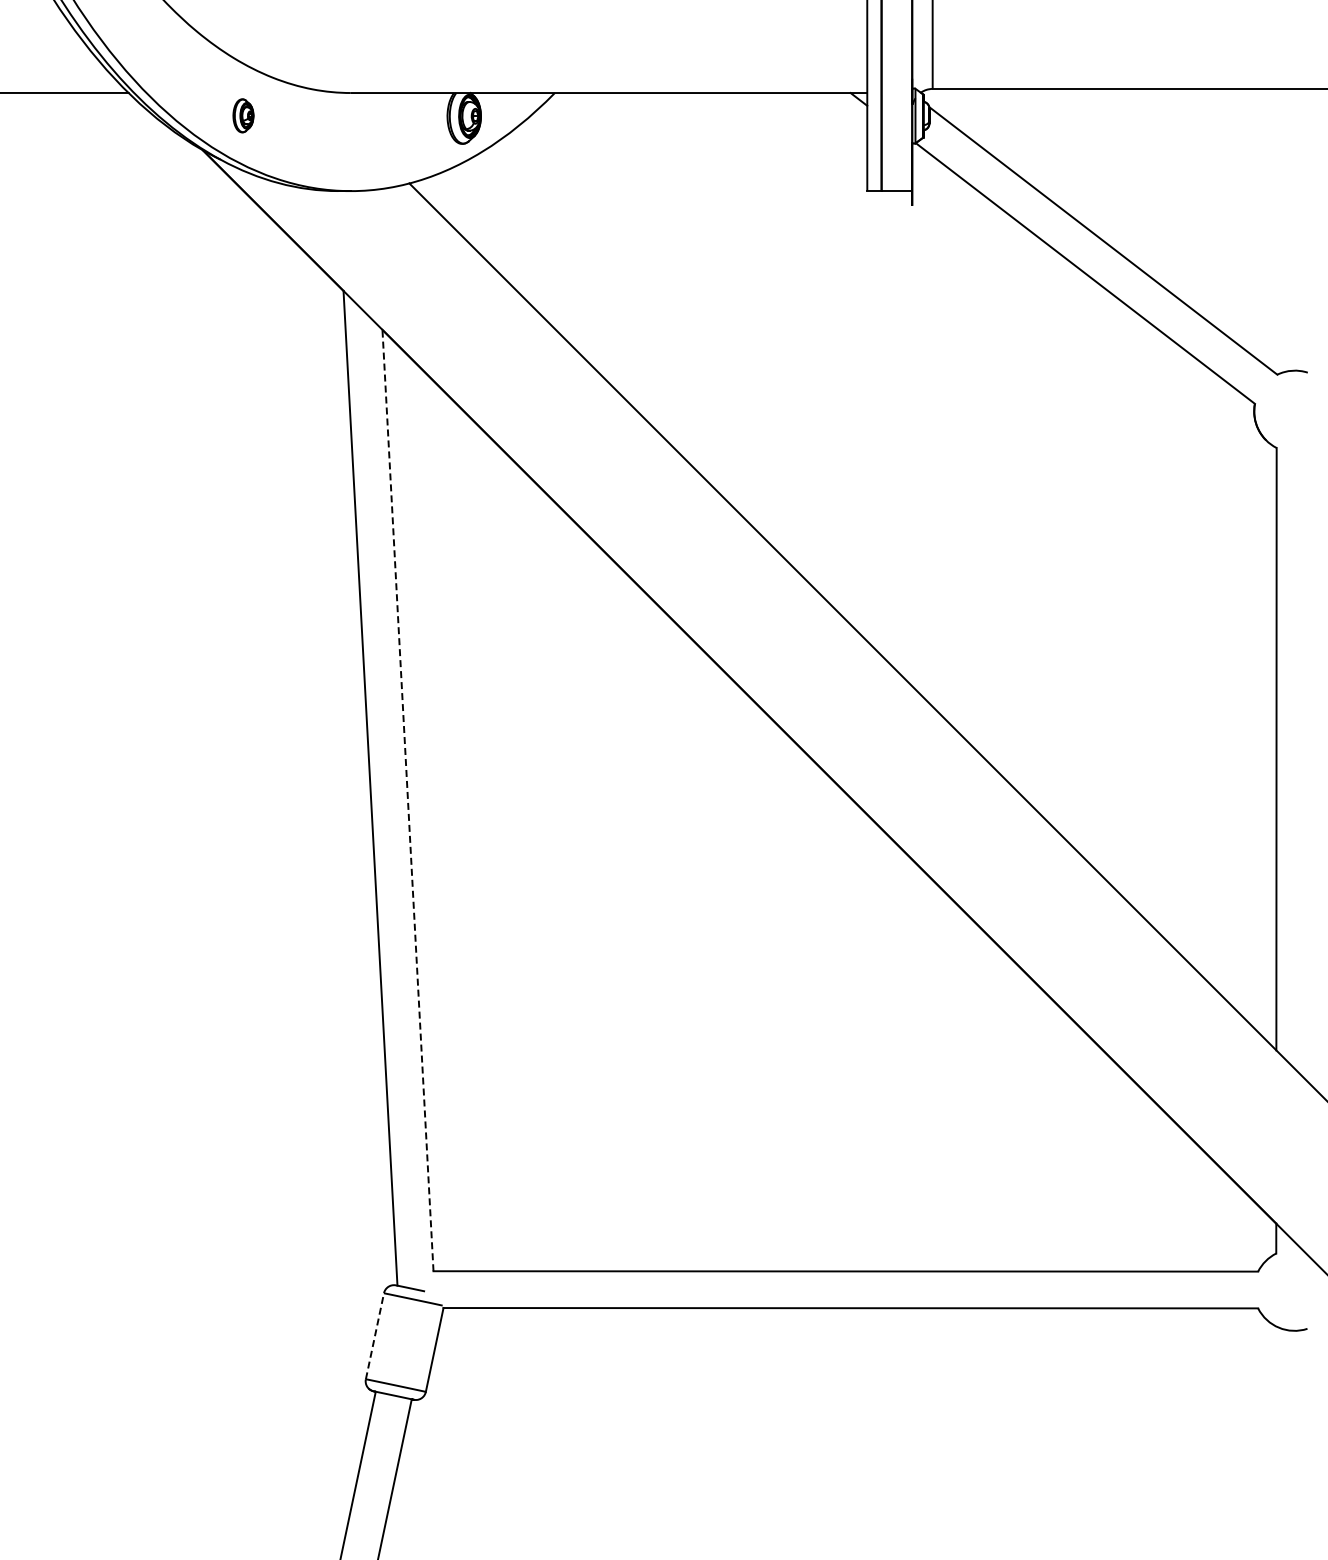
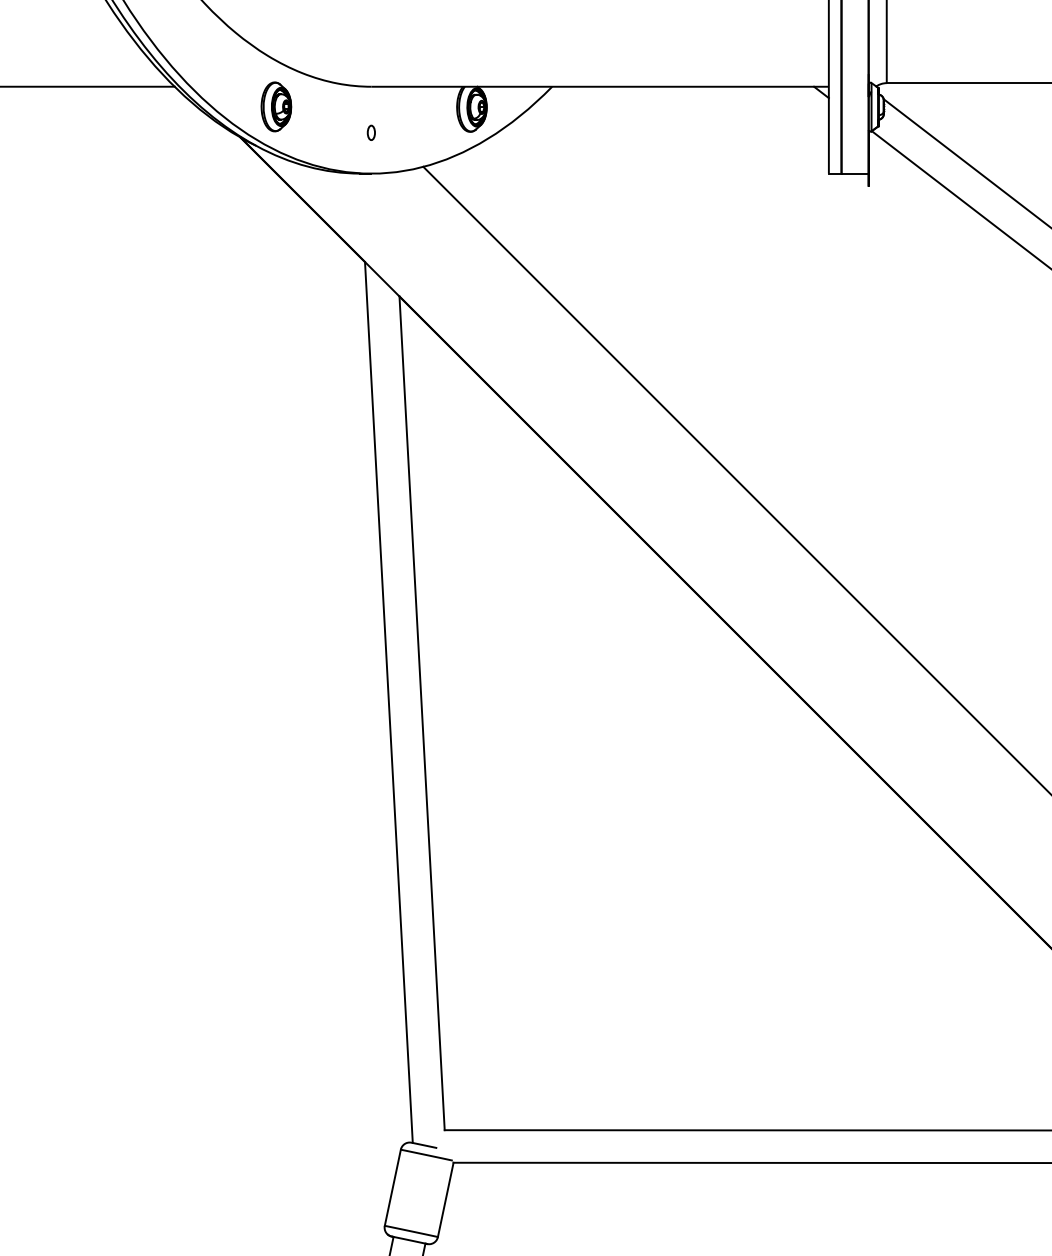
part: (243, 115) -> (276, 106), size x1.67
part: (350, 145) -> (371, 133), added
line: (407, 800) -> (421, 713), dashed -> solid
line: (374, 1336) -> (392, 1187), dashed -> solid

